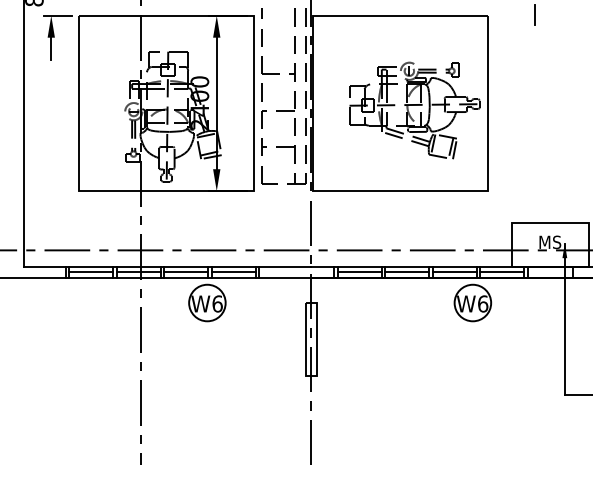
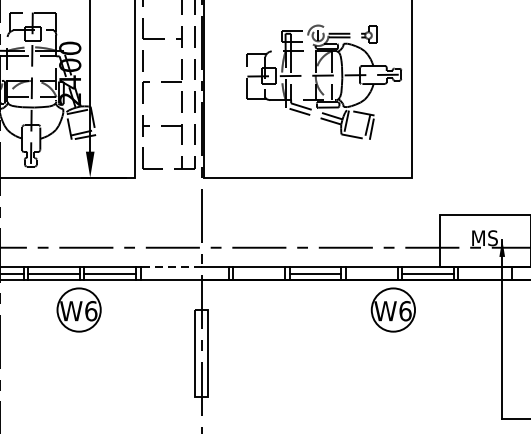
line: (285, 266) -> (171, 266), solid -> dashed
line: (359, 272) -> (259, 273), removed
line: (454, 272) -> (371, 273), removed

